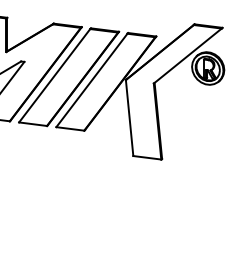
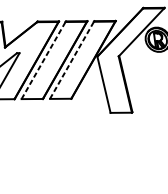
line: (54, 75) -> (43, 60), solid -> dashed
line: (91, 80) -> (71, 60), solid -> dashed

